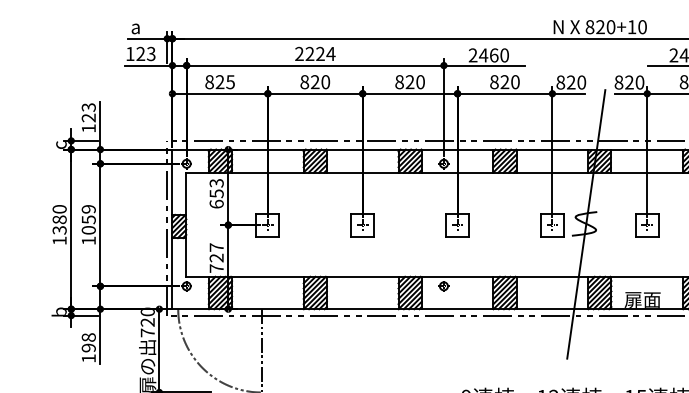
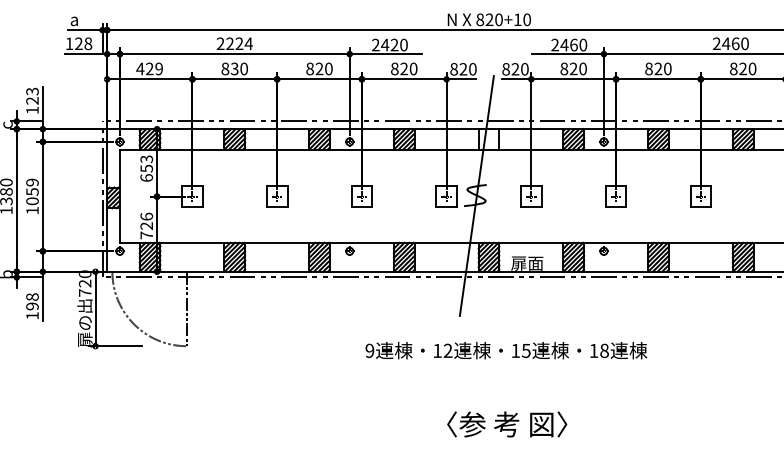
text: (151, 53) -> (88, 43), 123 -> 128
text: (494, 54) -> (394, 44), 2460 -> 2420
text: (219, 81) -> (149, 68), 825 -> 429
text: (314, 82) -> (234, 69), 820 -> 830
hatch: (599, 161) -> (488, 139), removed
text: (216, 247) -> (146, 216), 727 -> 726

